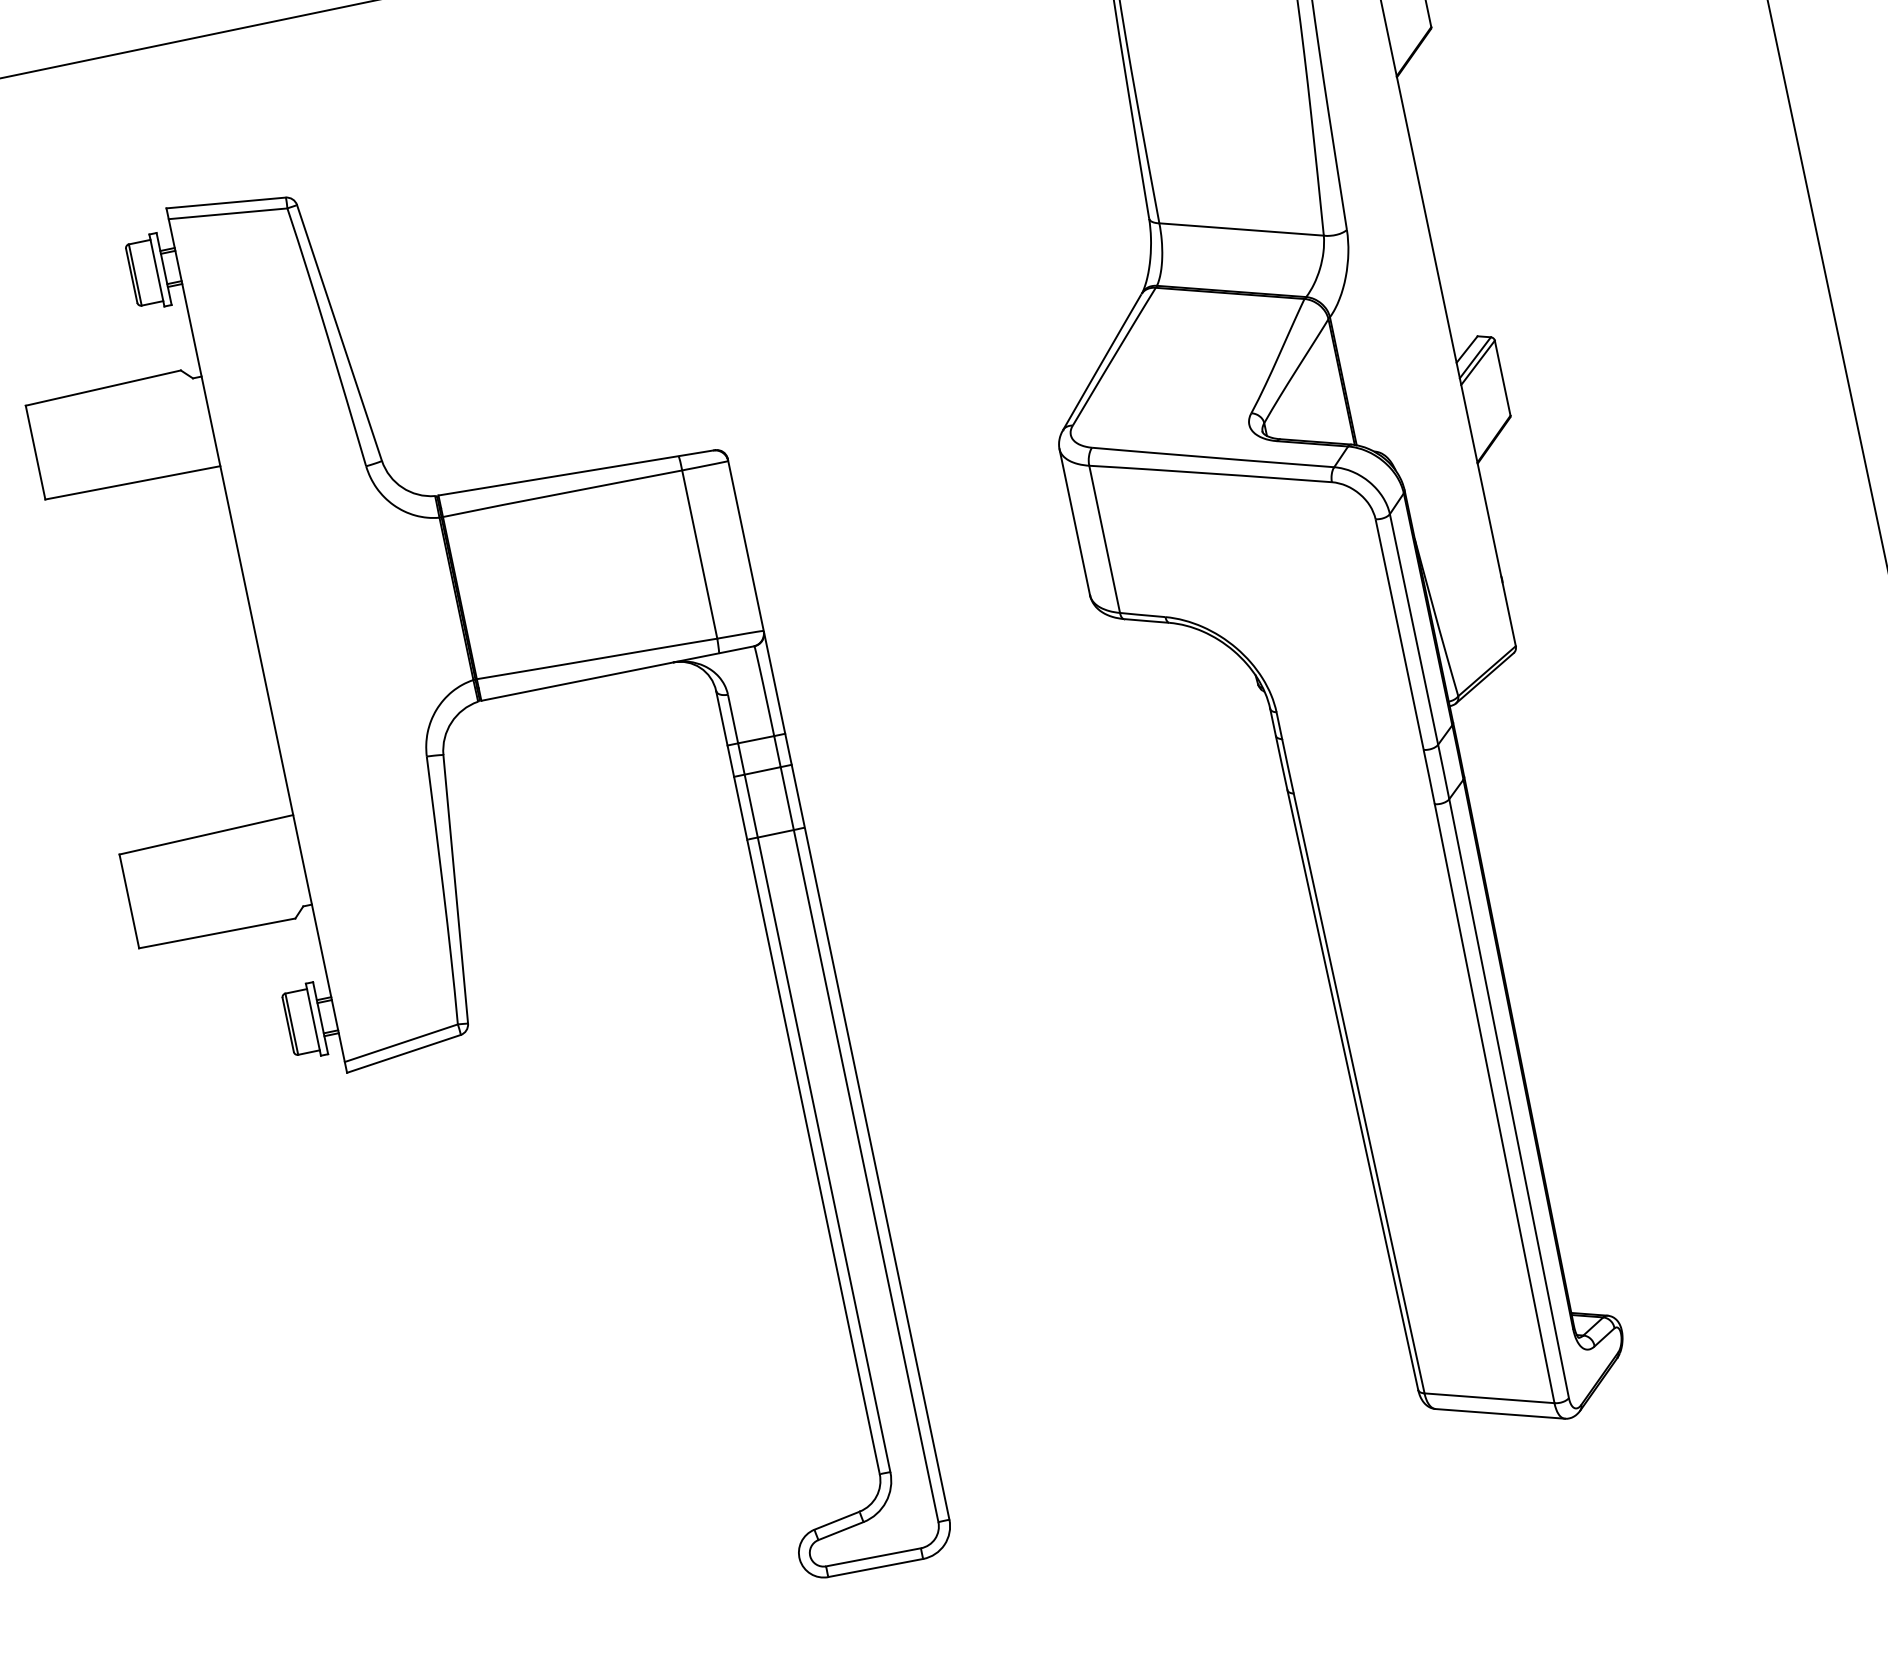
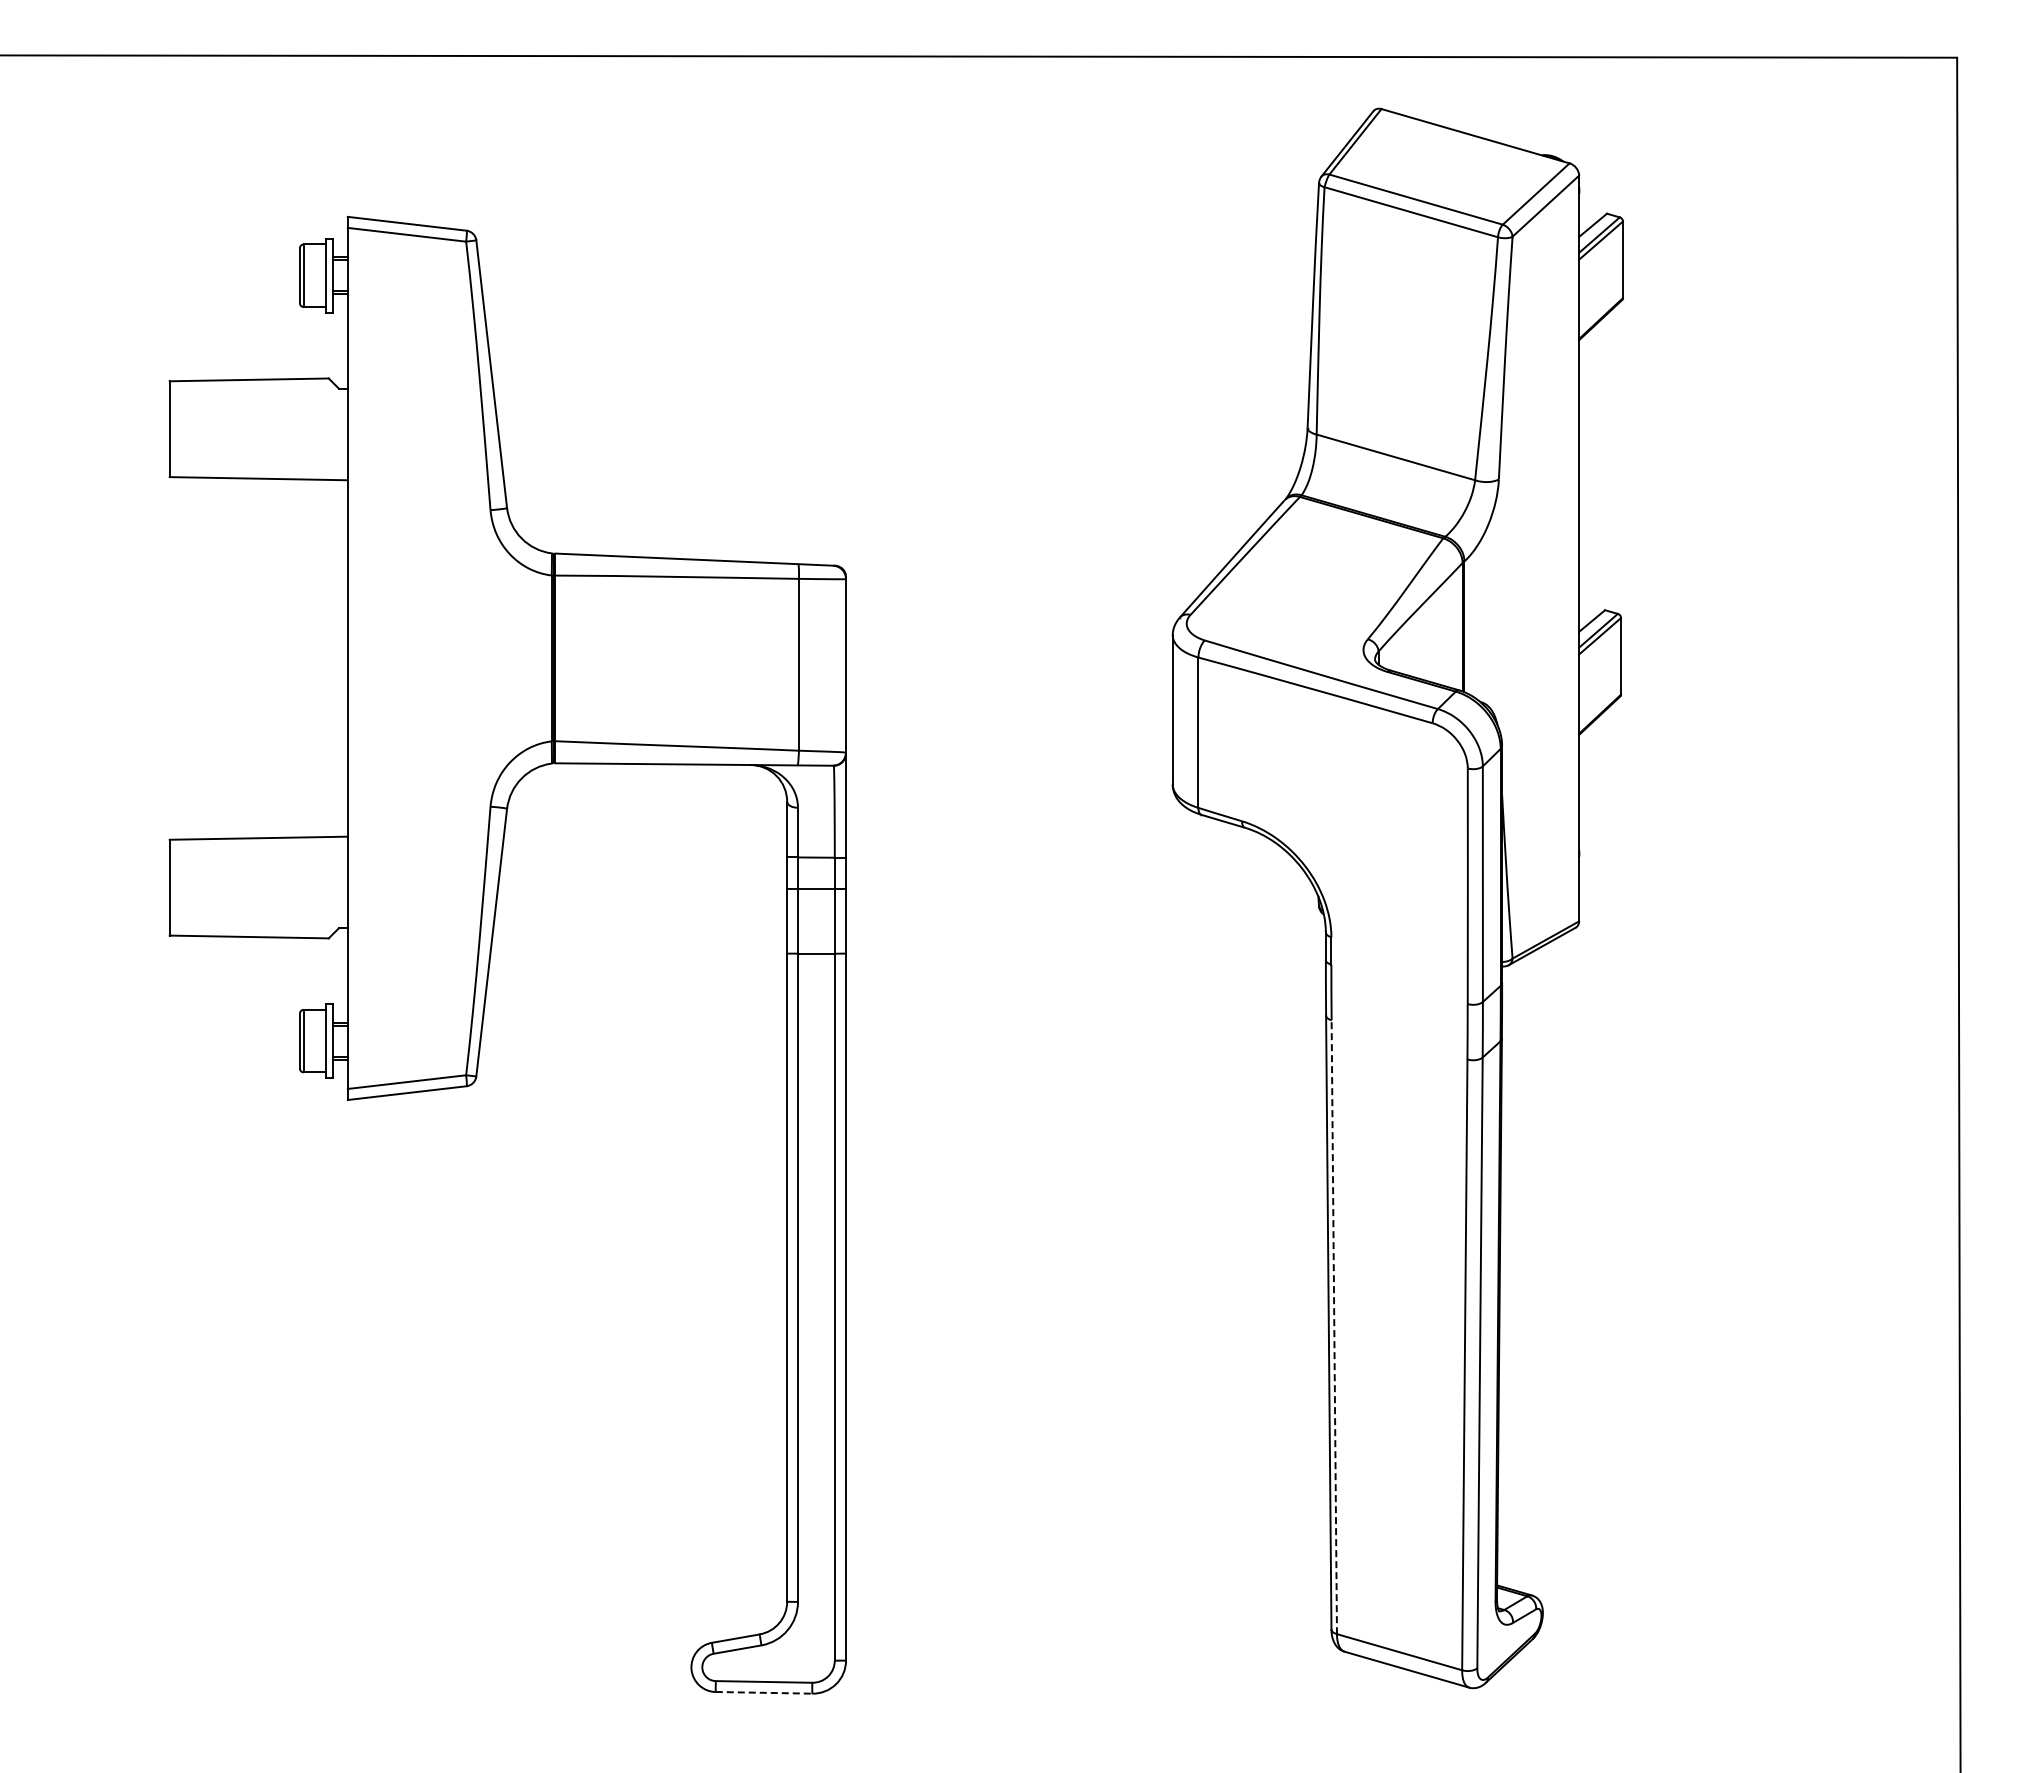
line: (1359, 1093) -> (1334, 1327), solid -> dashed
line: (876, 1567) -> (764, 1692), solid -> dashed

